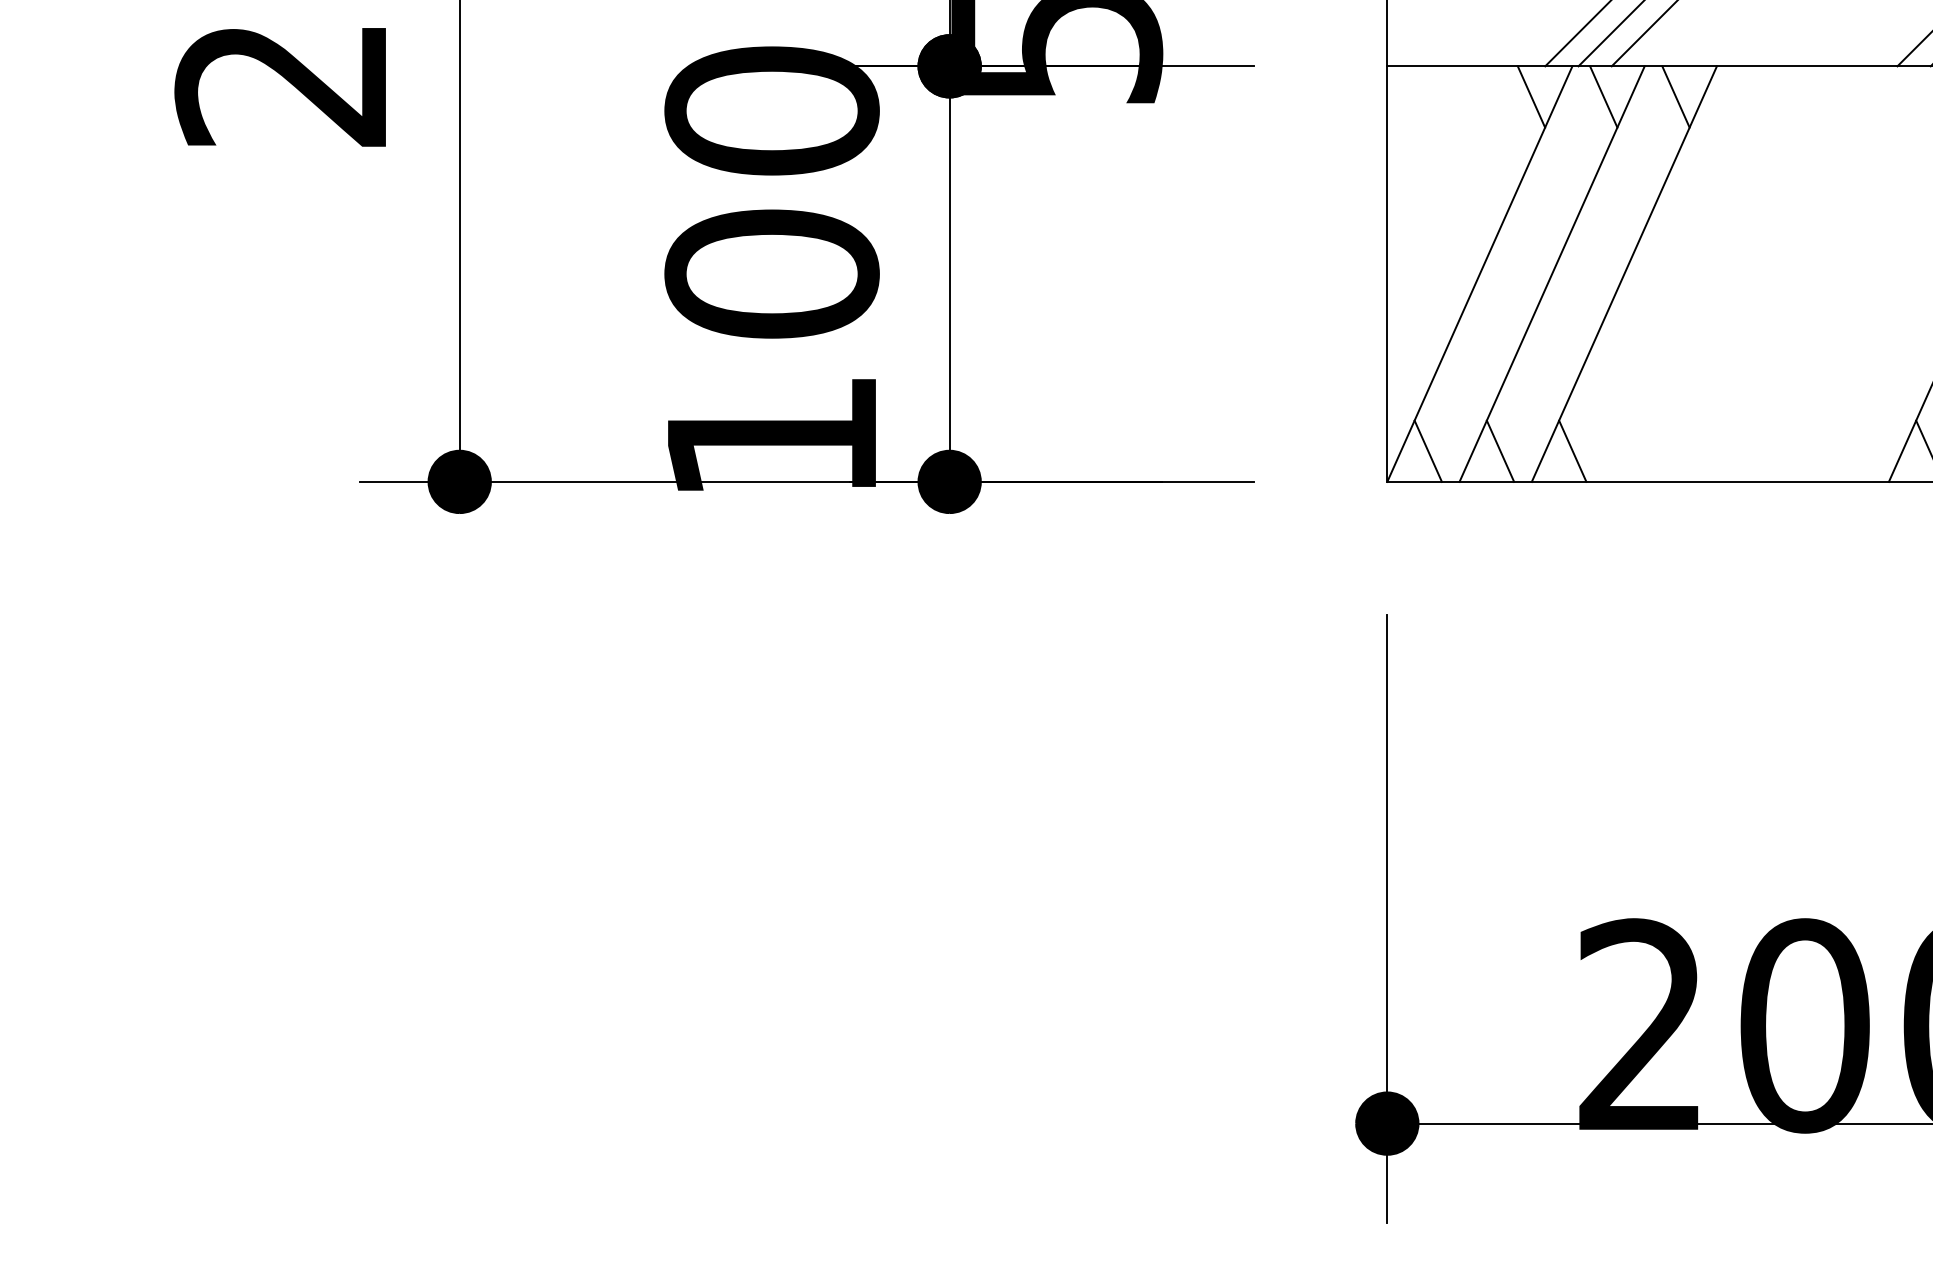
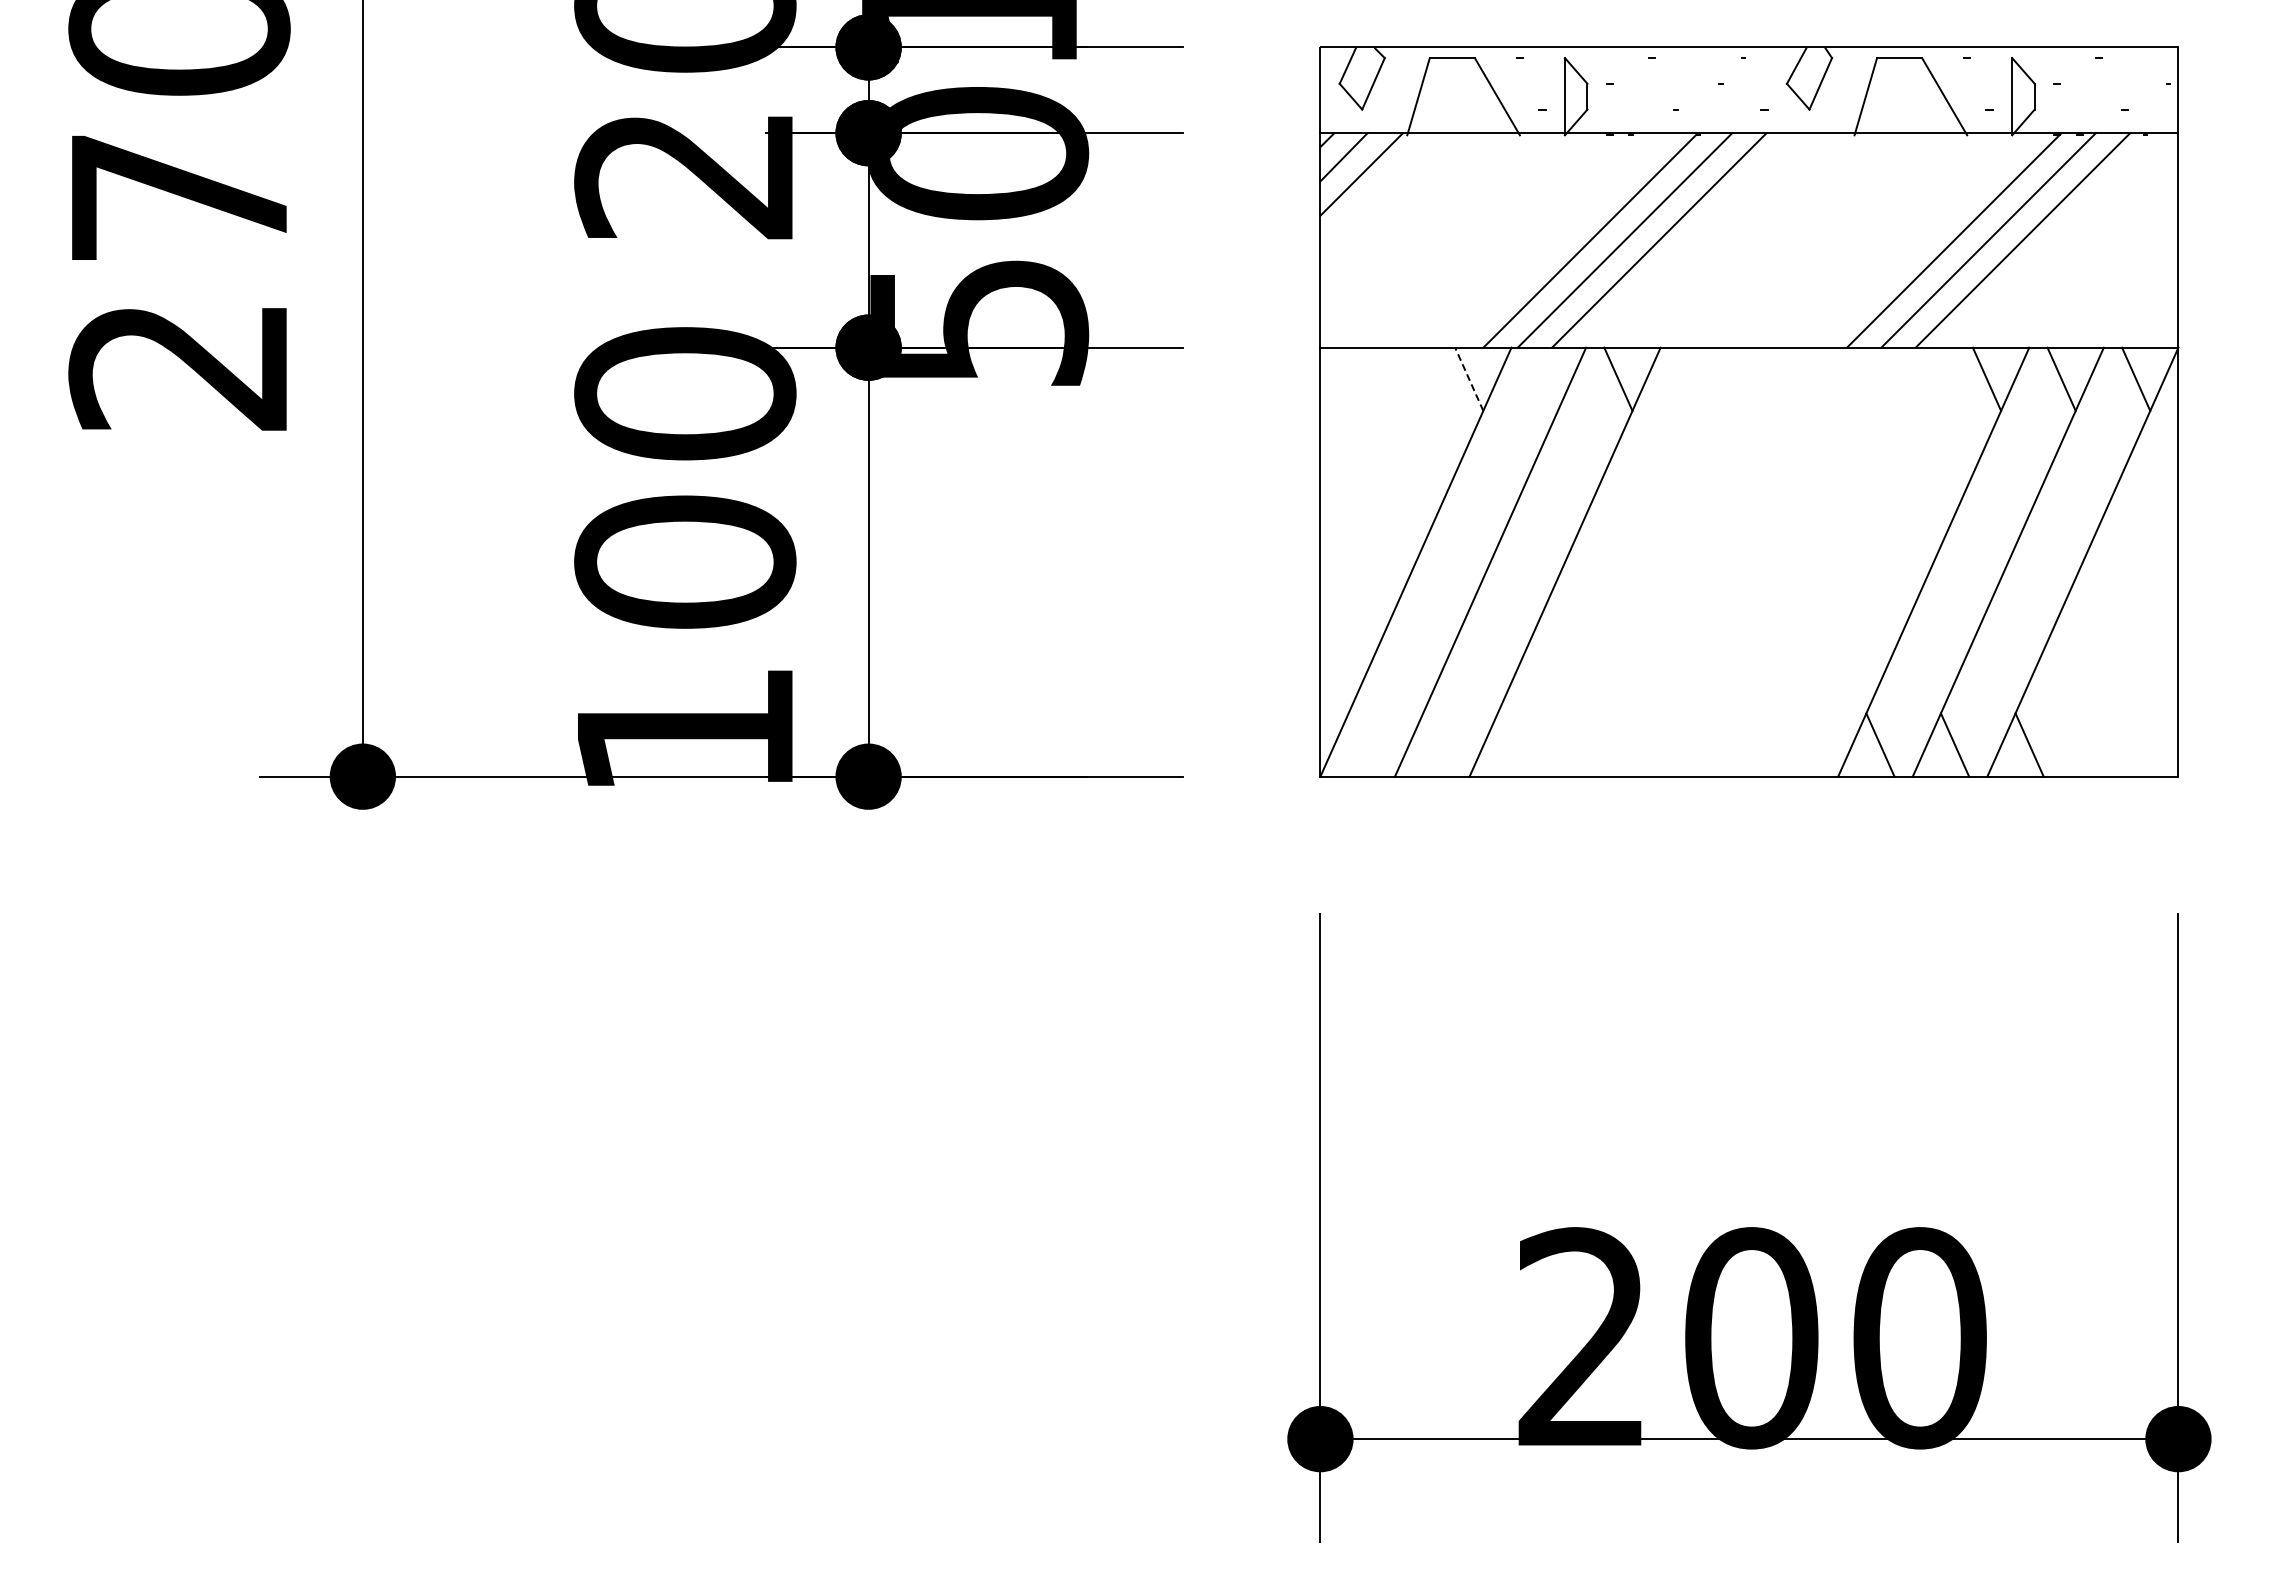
line: (1603, 96) -> (1543, 378), removed
line: (1531, 97) -> (1469, 379), solid -> dashed
line: (1428, 450) -> (1362, 744), removed
line: (1500, 450) -> (1437, 744), removed
line: (1572, 450) -> (1511, 744), removed

